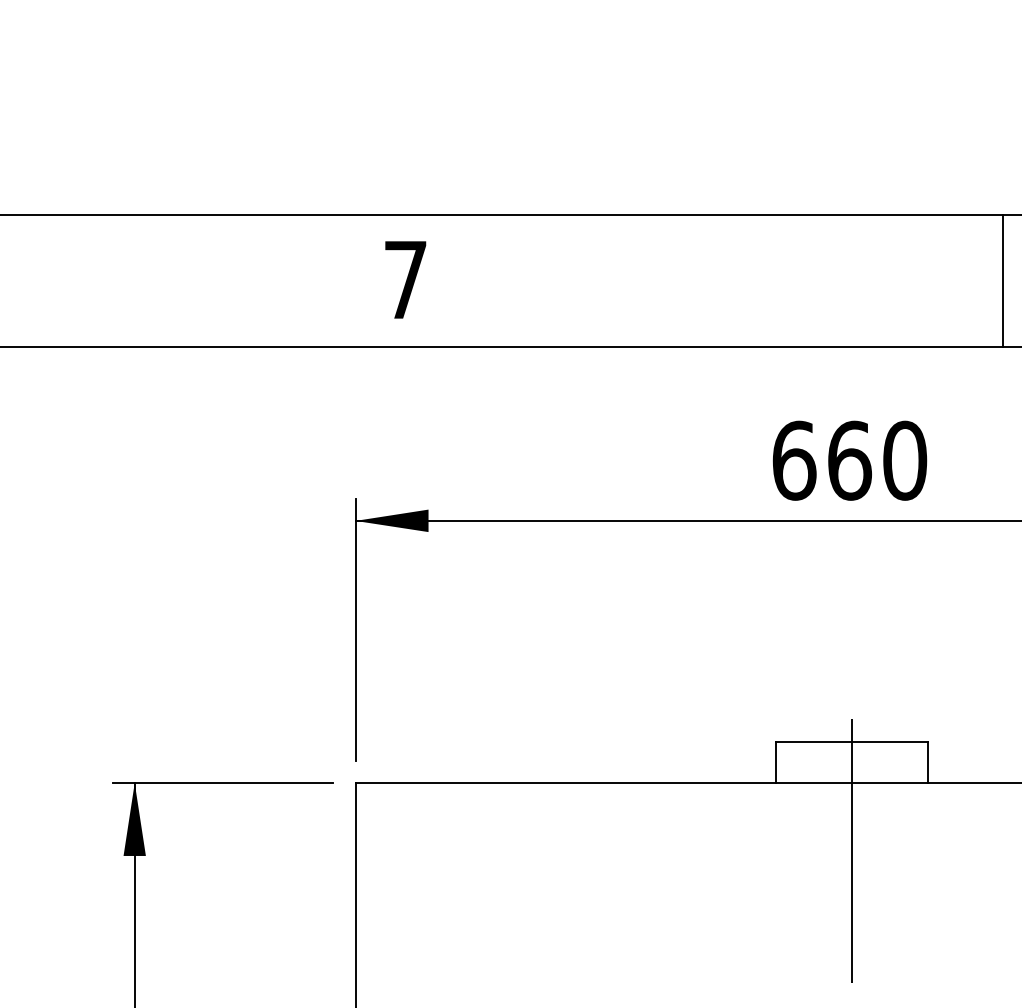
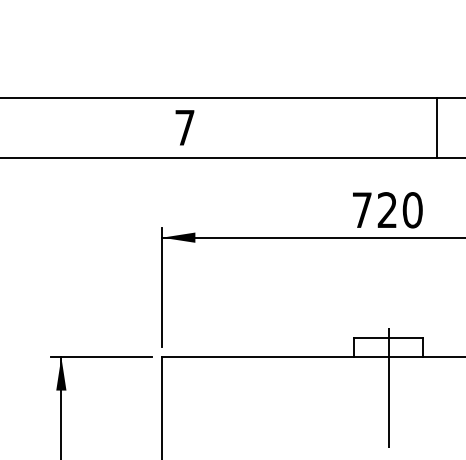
line: (1003, 279) -> (437, 127), moved
text: (821, 461) -> (374, 210), 660 -> 720

